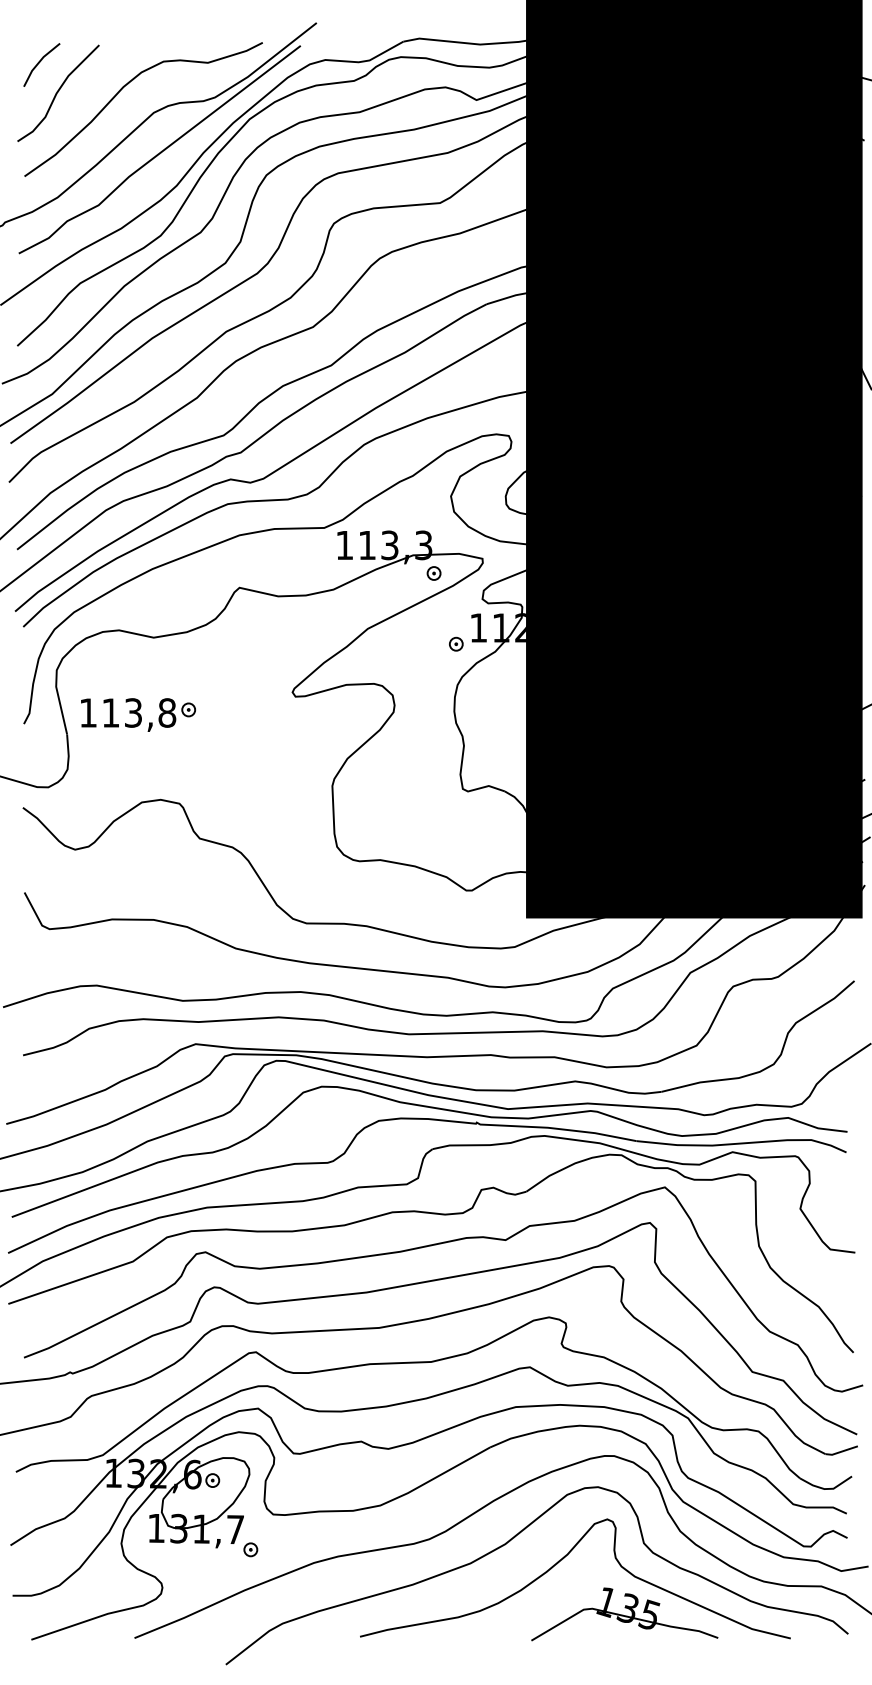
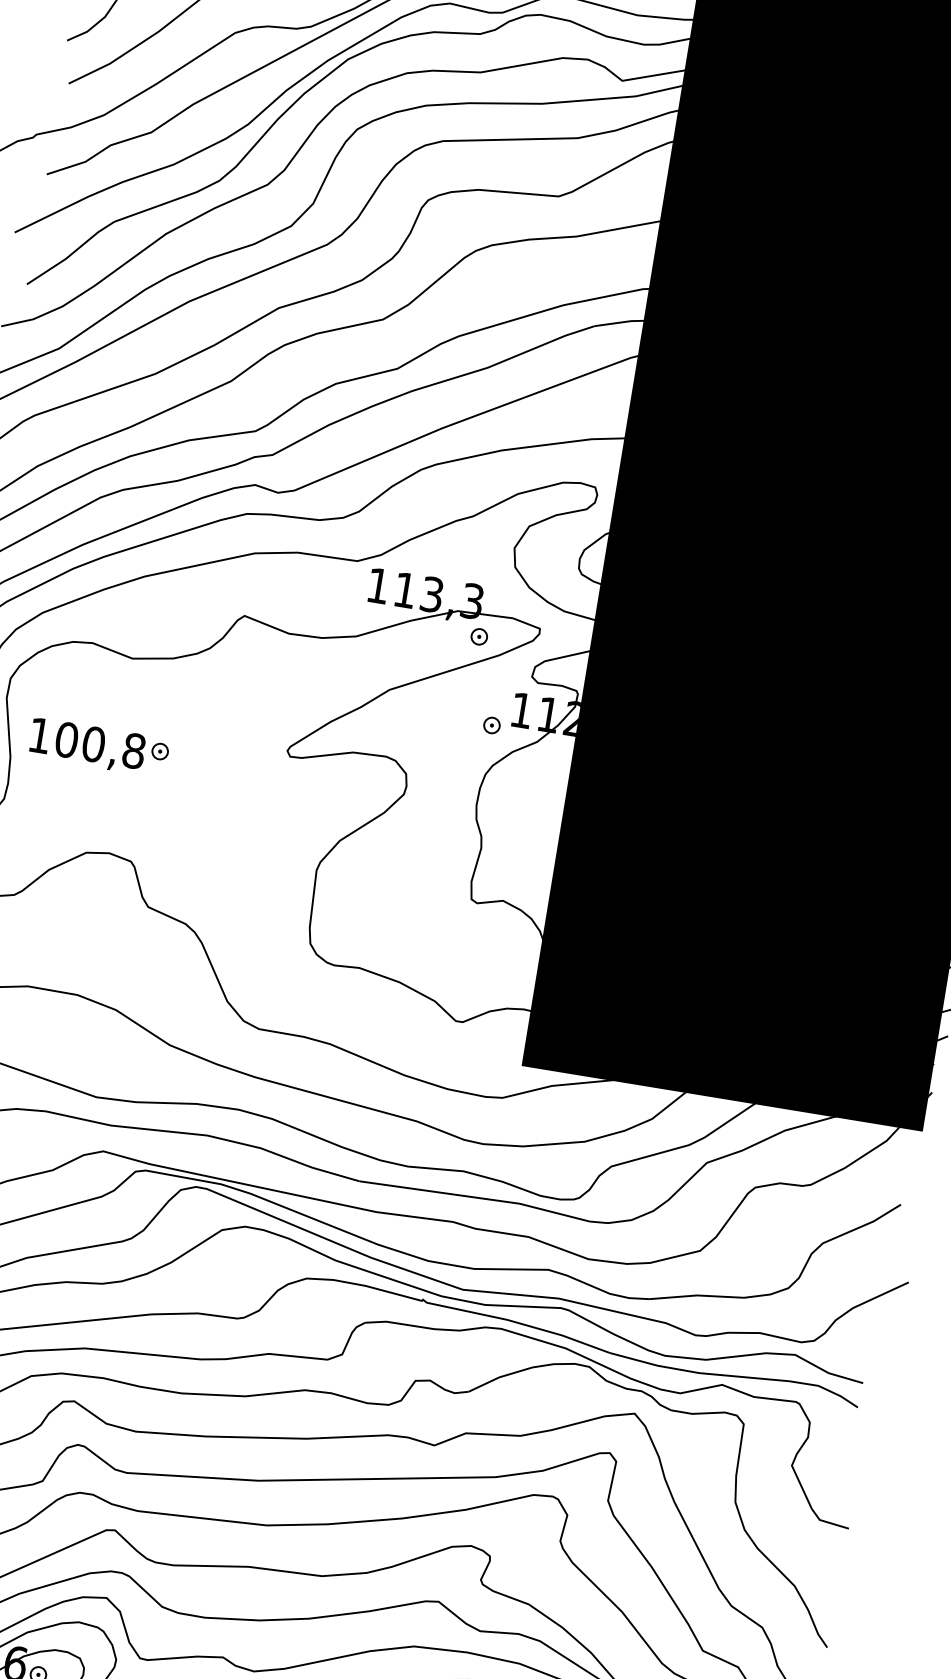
text: (122, 712) -> (80, 741), 113,8 -> 100,8

